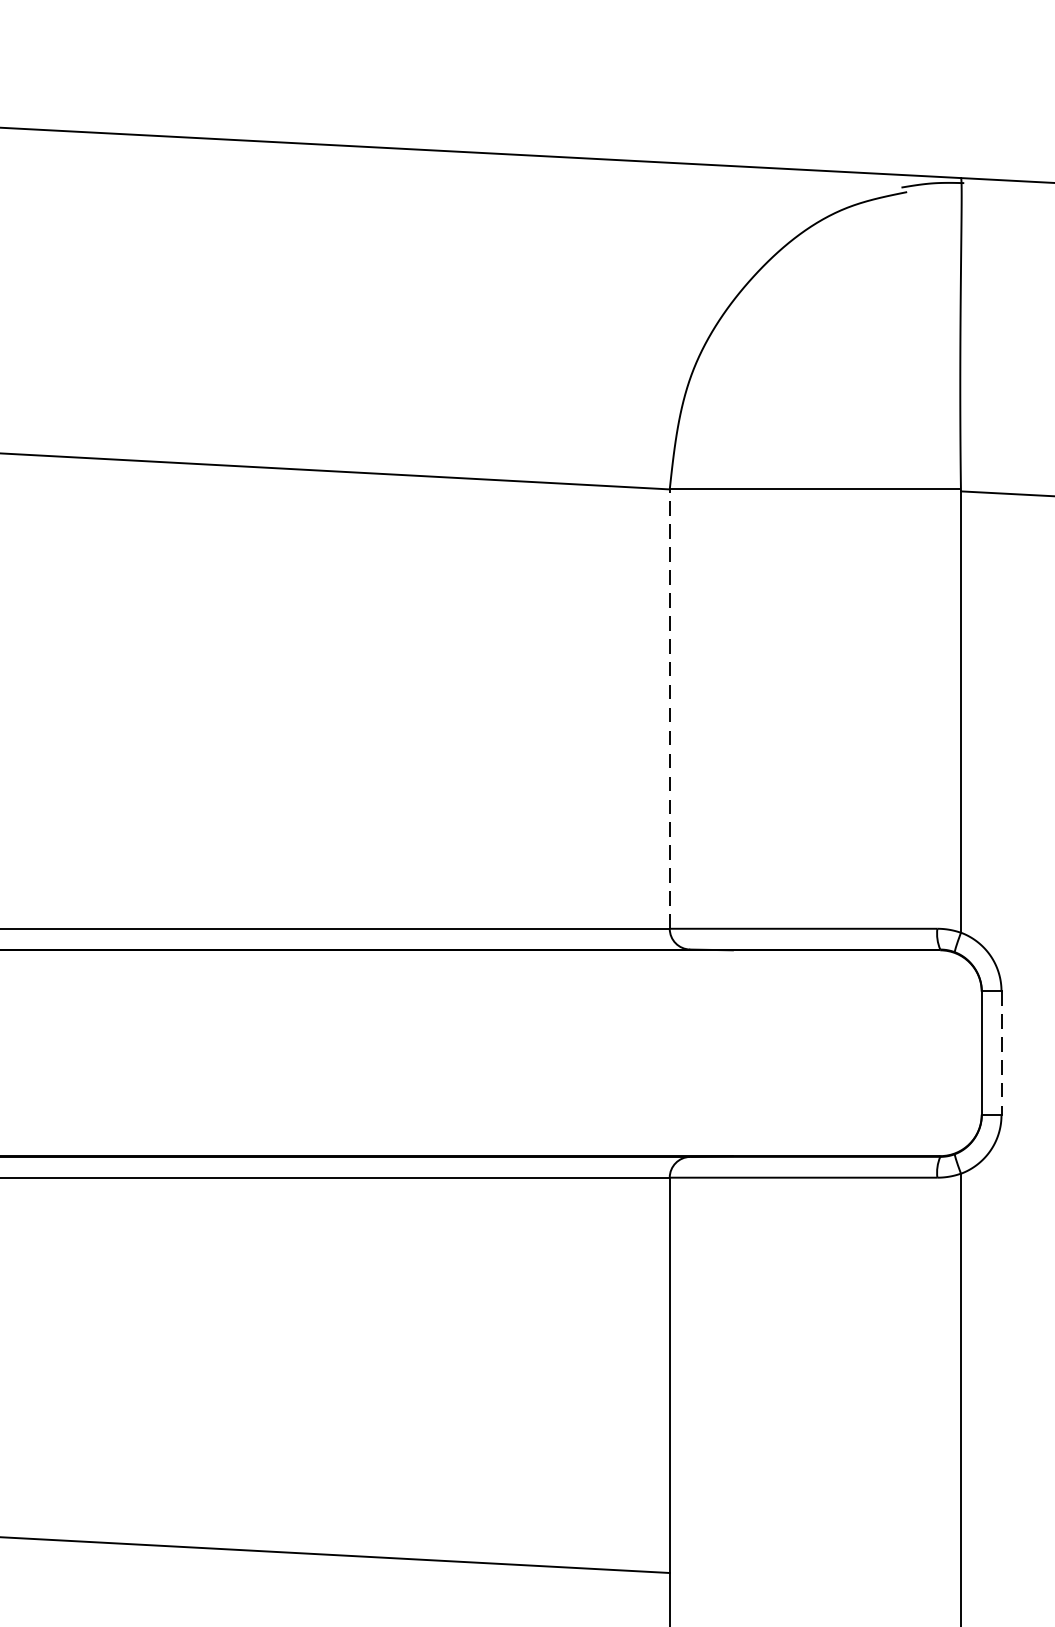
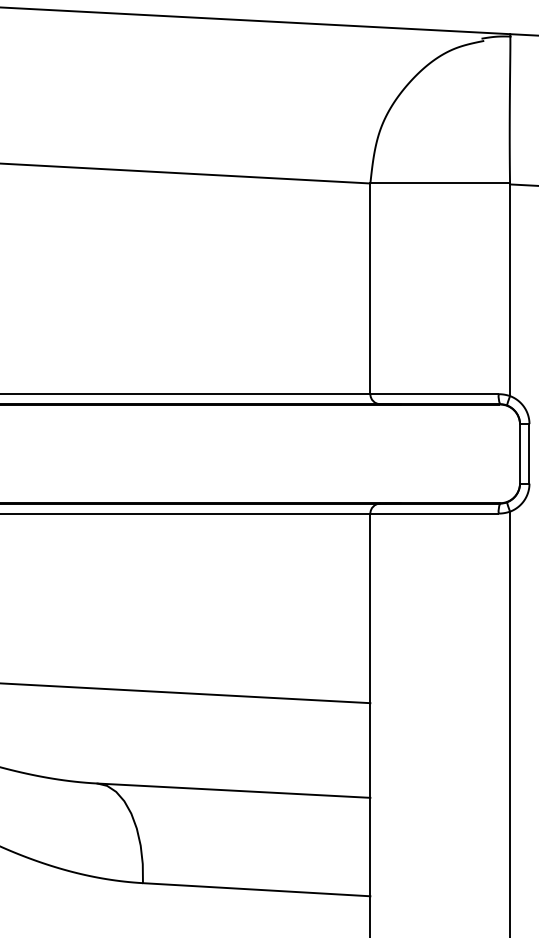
line: (669, 708) -> (370, 288), dashed -> solid
line: (1001, 1052) -> (529, 453), dashed -> solid

